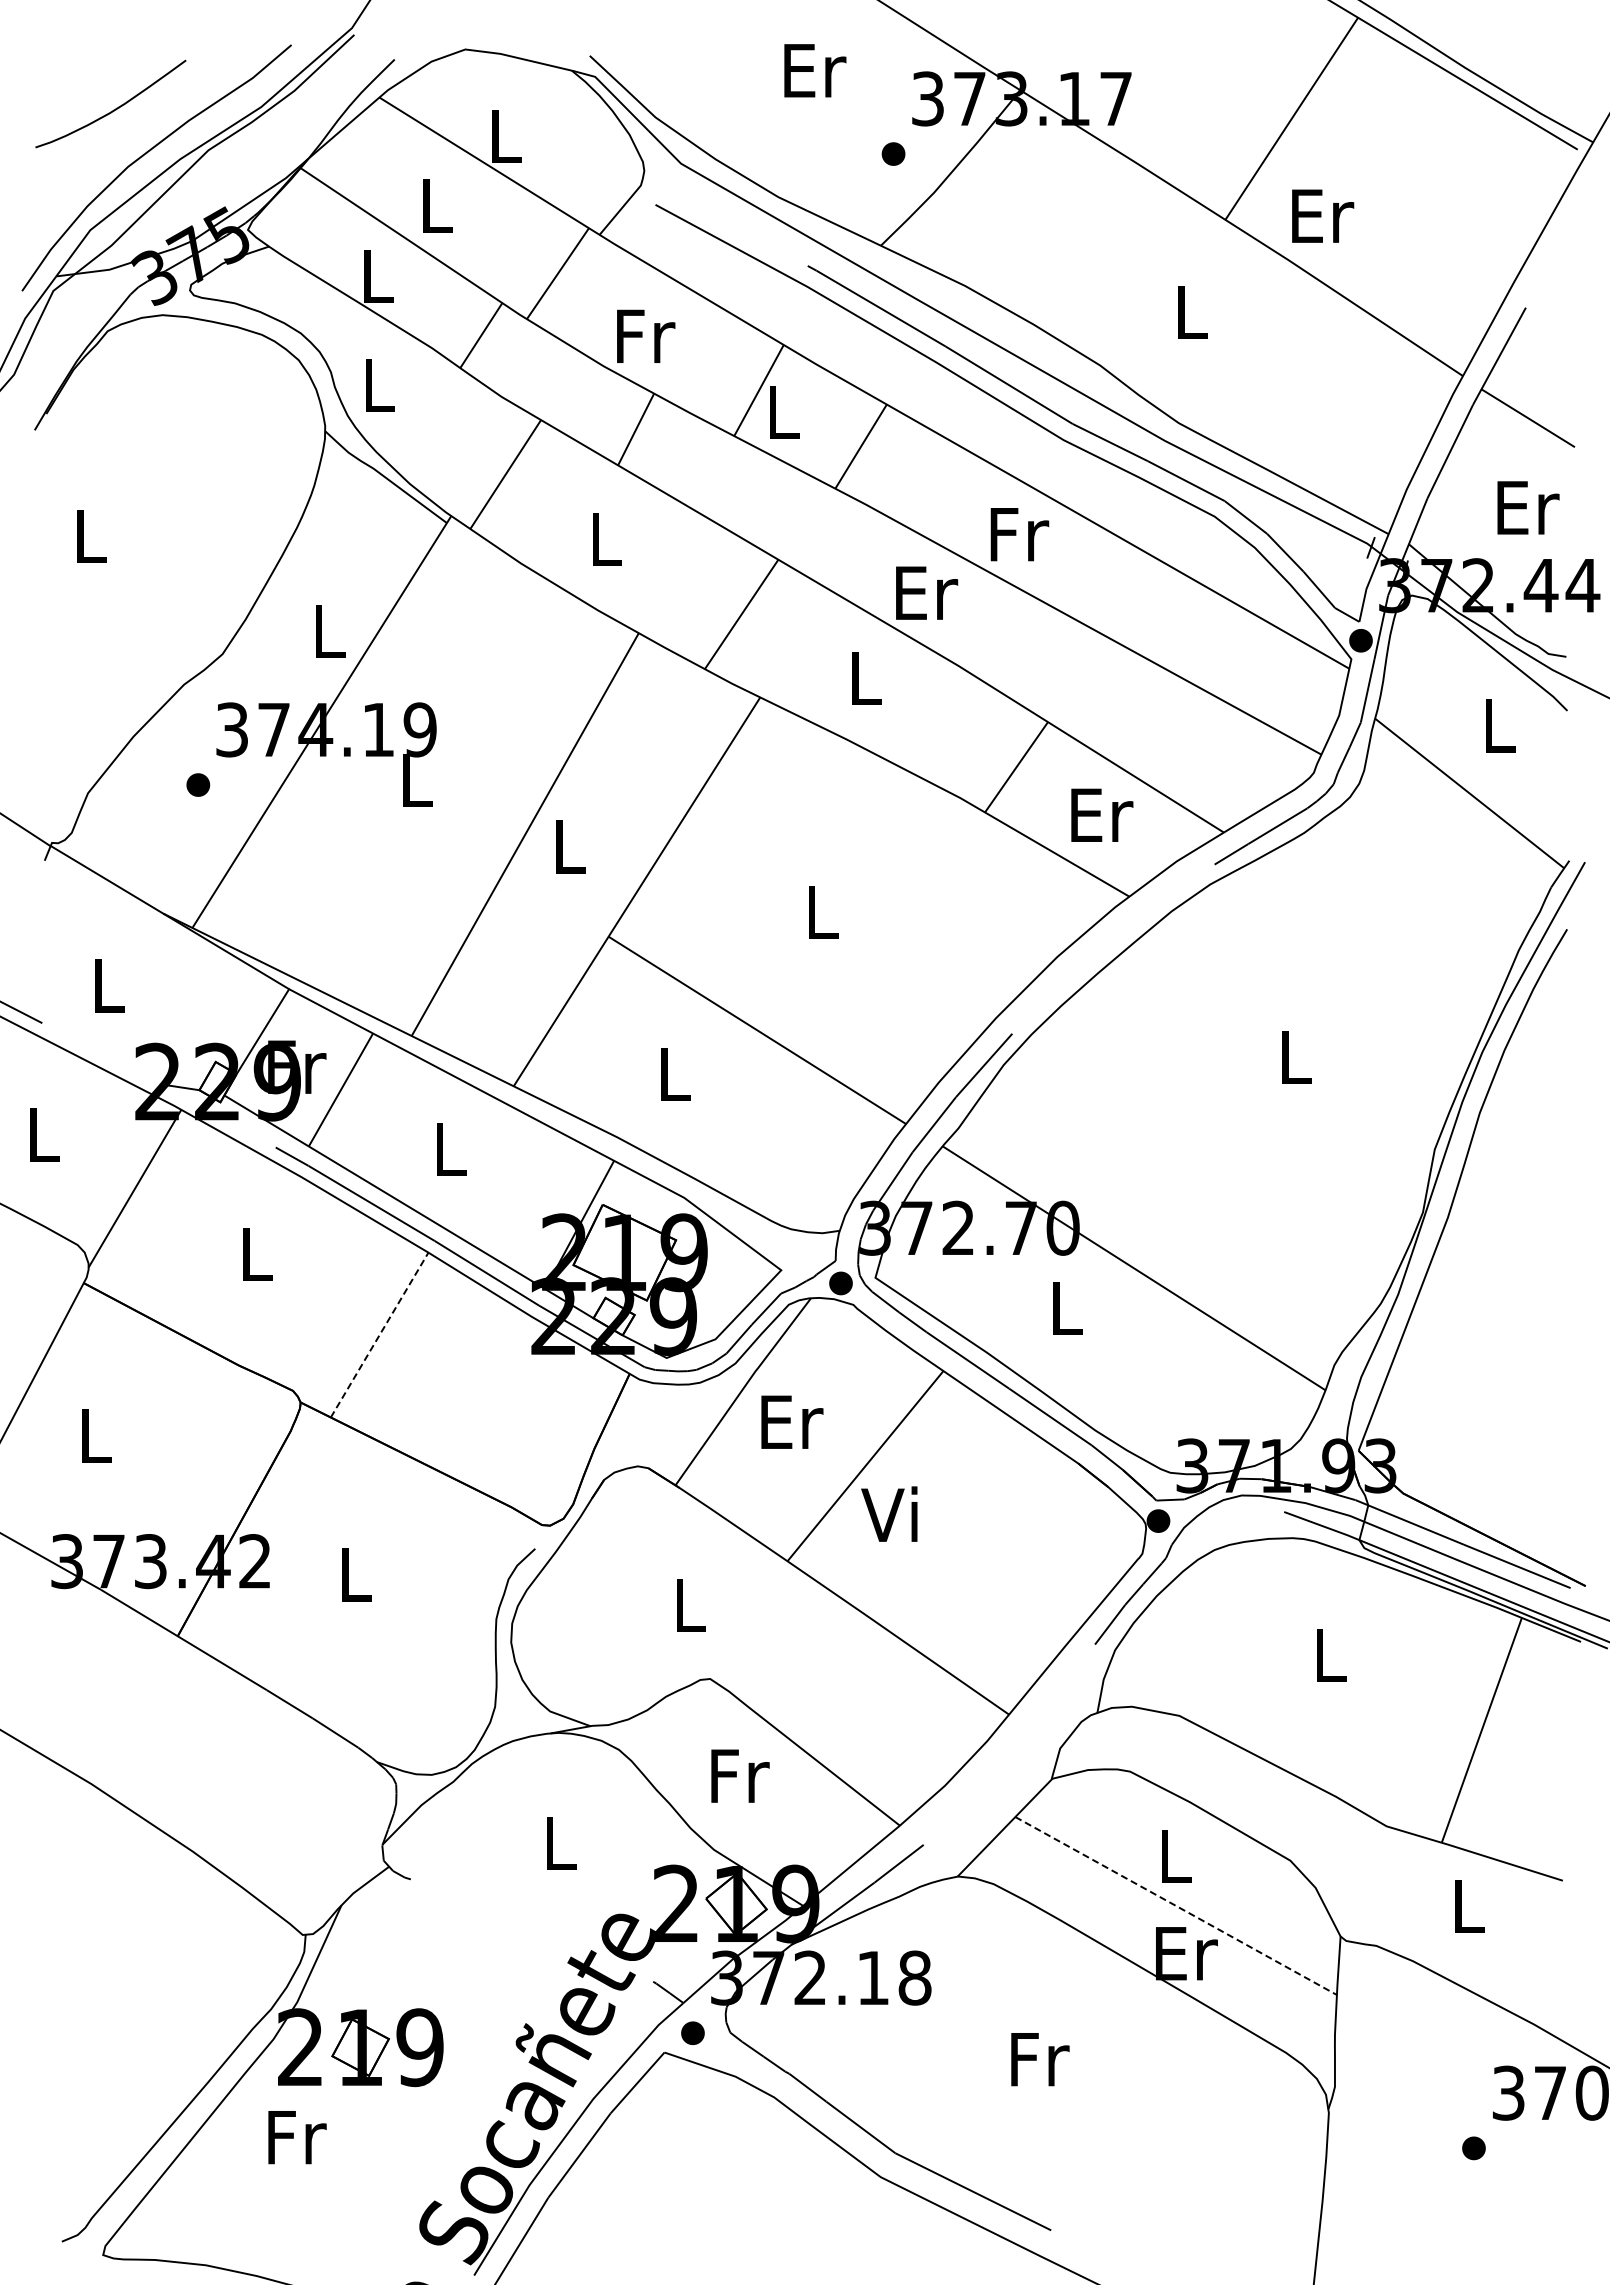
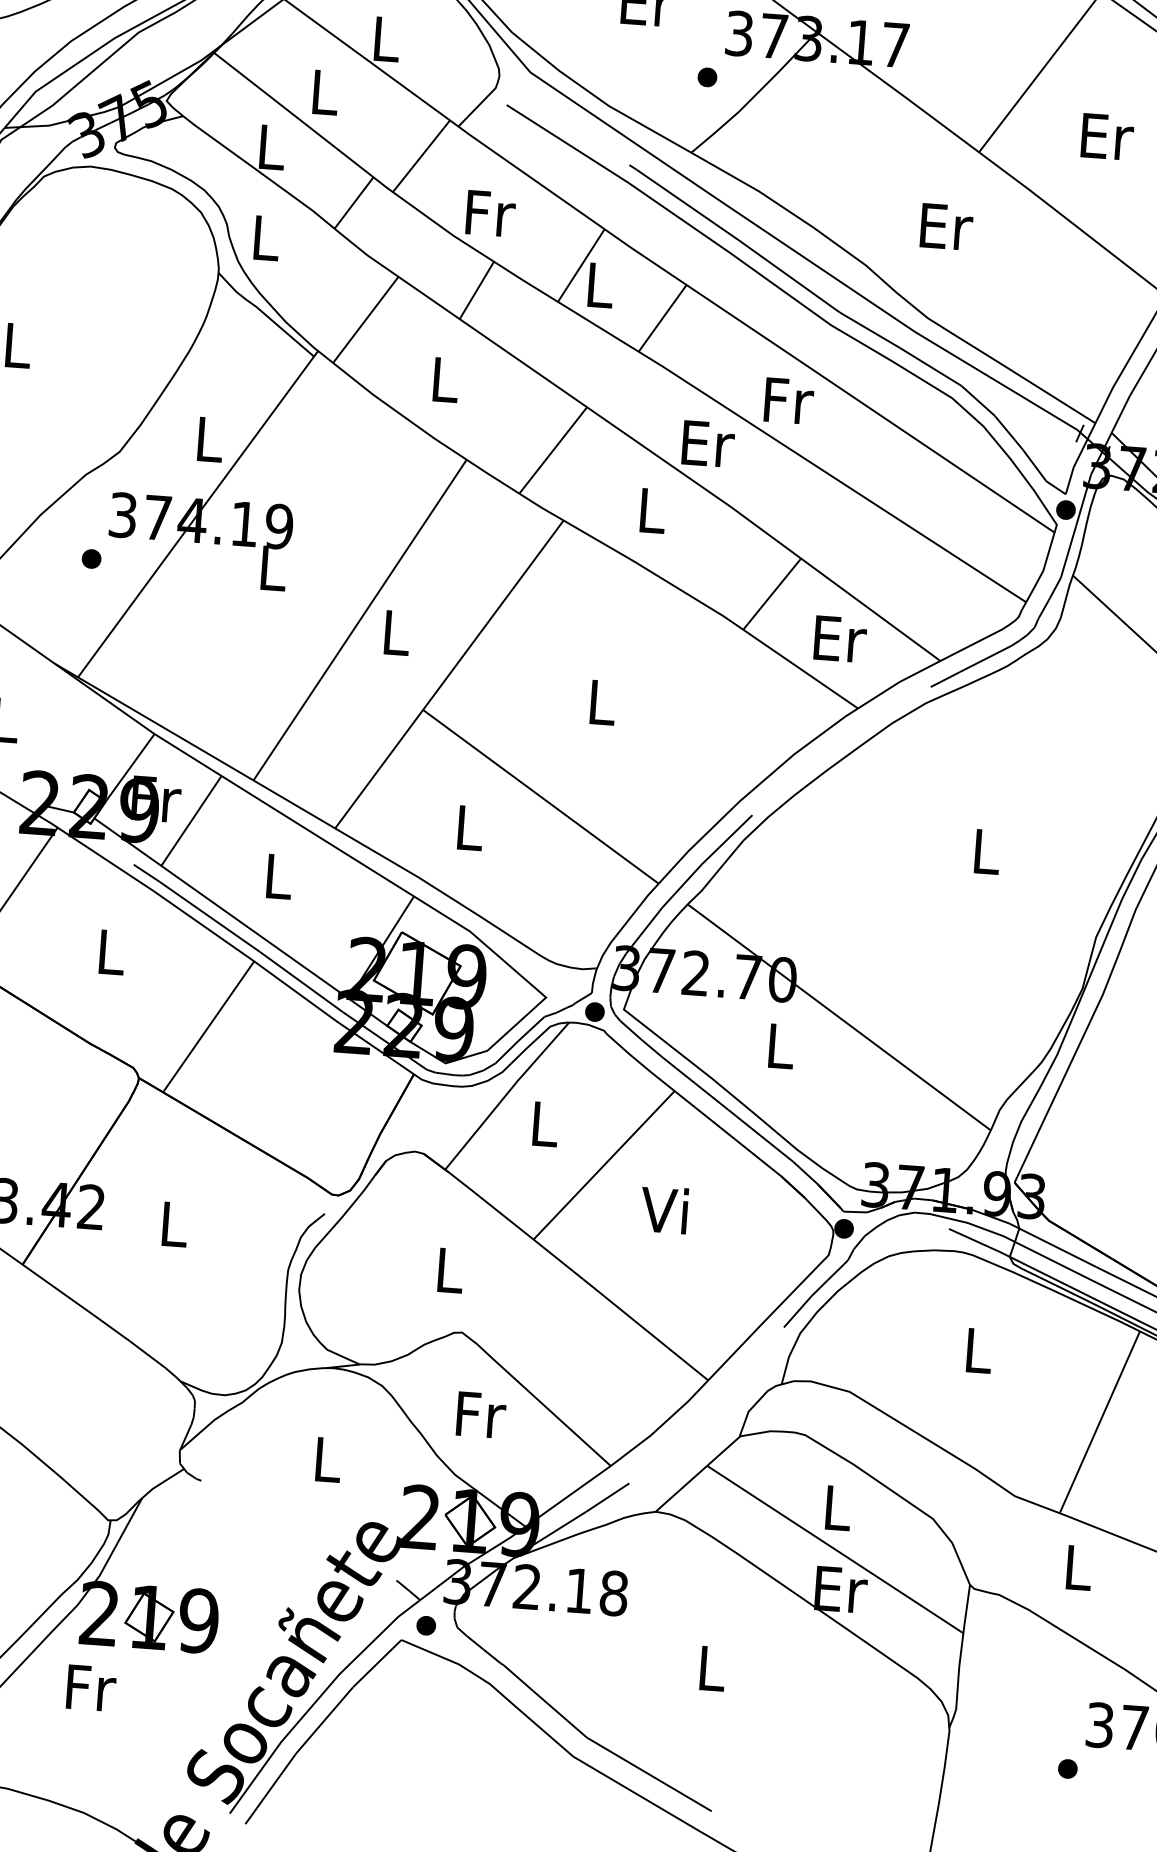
text: (1323, 215) -> (1108, 136), moved
text: (1193, 311) -> (946, 226), L -> Er
line: (379, 1335) -> (208, 1027), dashed -> solid
text: (792, 1421) -> (546, 1123), Er -> L
text: (889, 1513) -> (664, 1209), moved
line: (1176, 1905) -> (835, 1549), dashed -> solid
text: (1040, 2059) -> (713, 1668), Fr -> L

